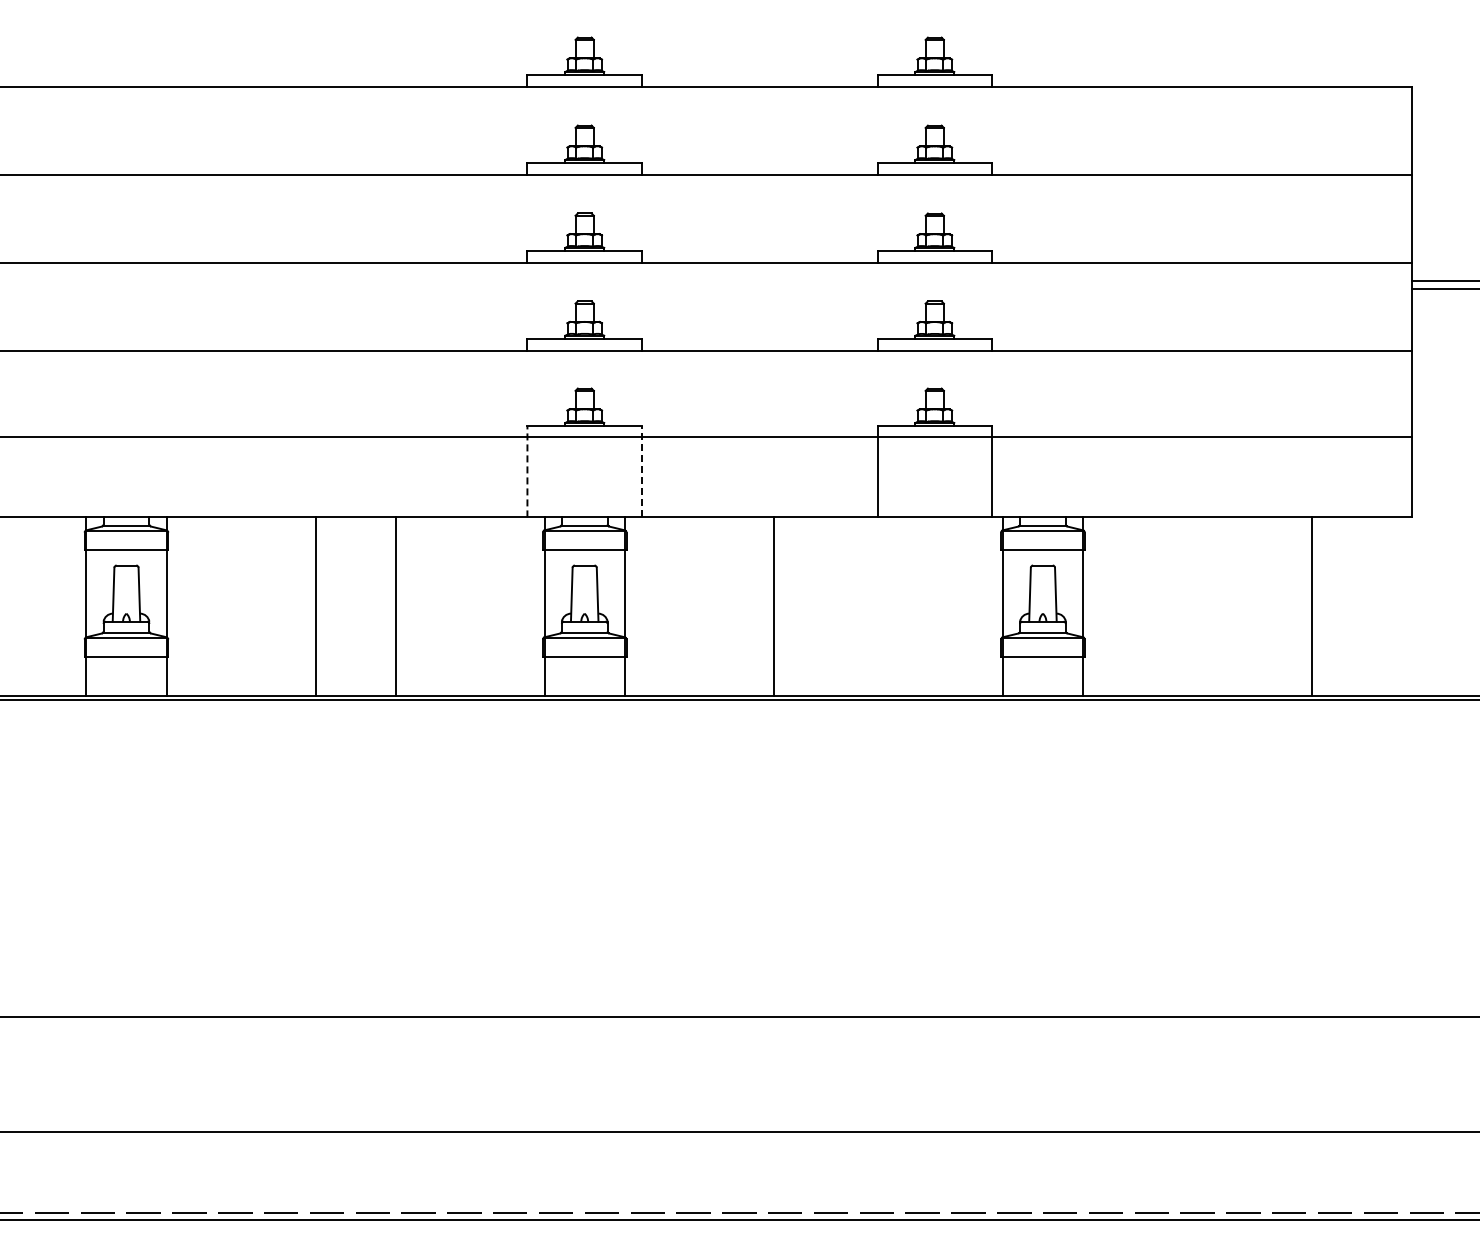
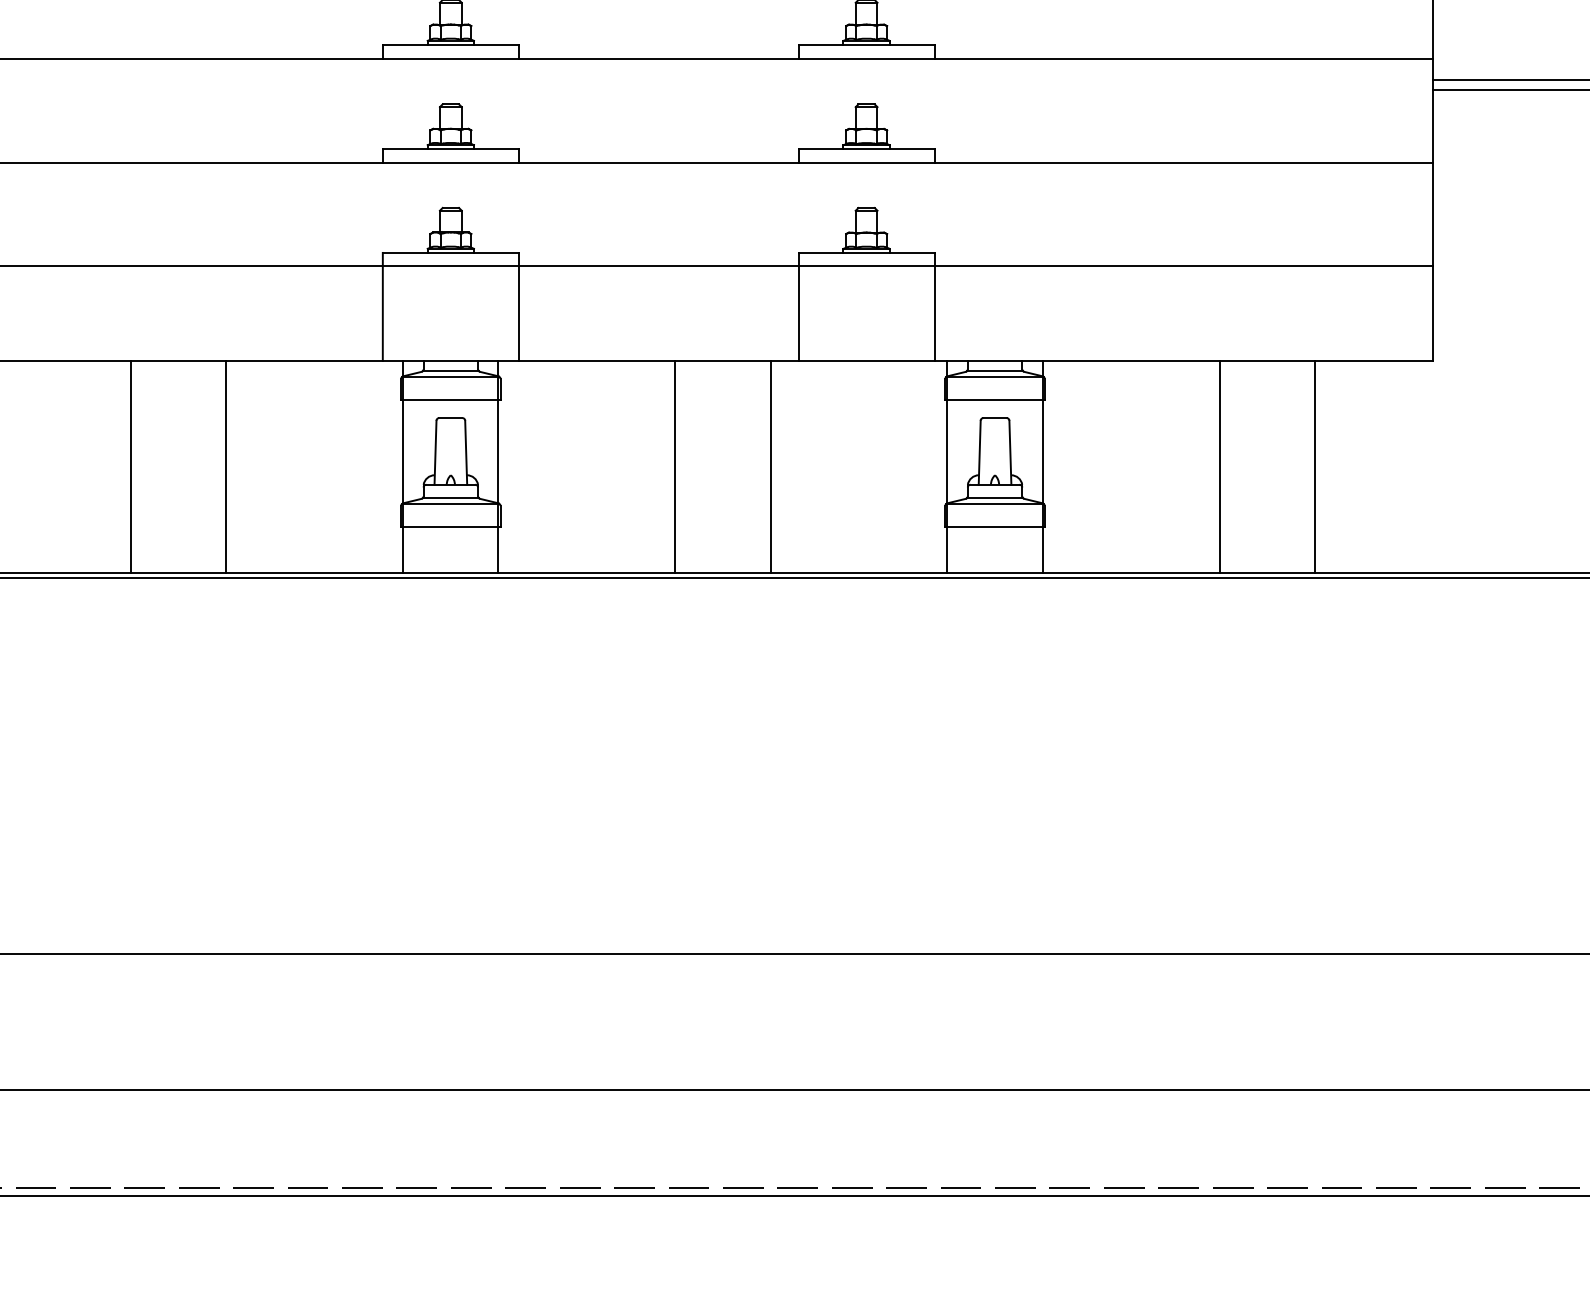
line: (527, 471) -> (382, 306), dashed -> solid
line: (642, 471) -> (519, 306), dashed -> solid
line: (853, 606) -> (770, 466), added
line: (1231, 606) -> (1218, 466), added

